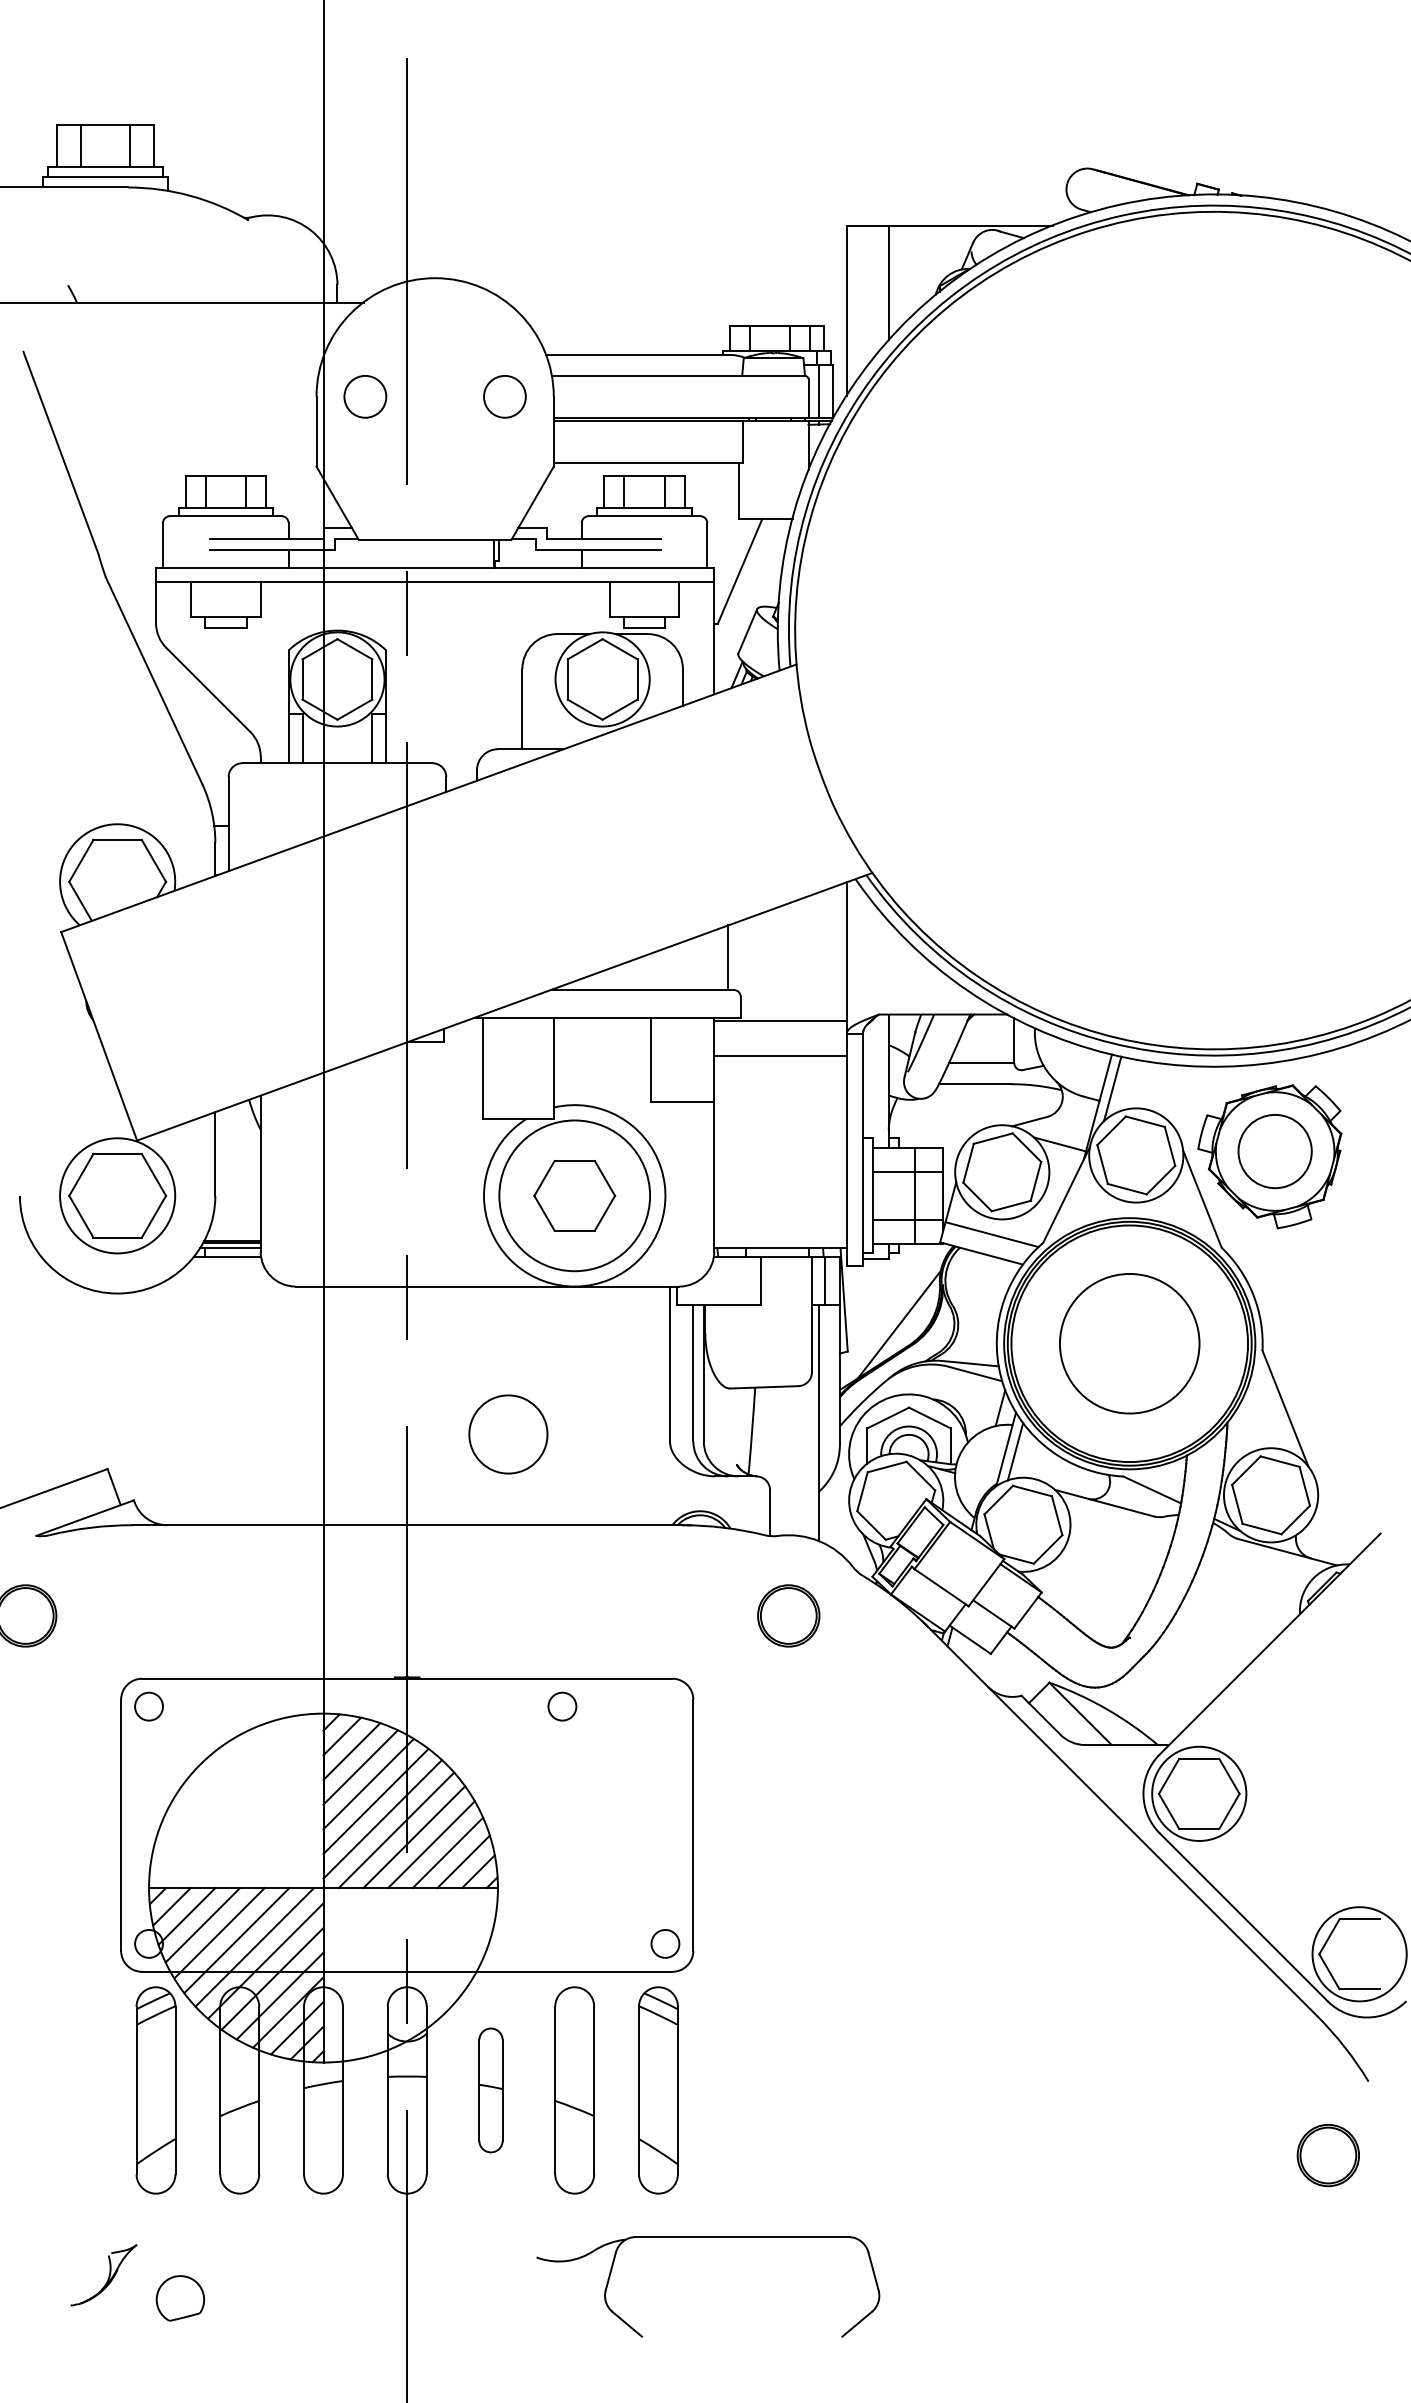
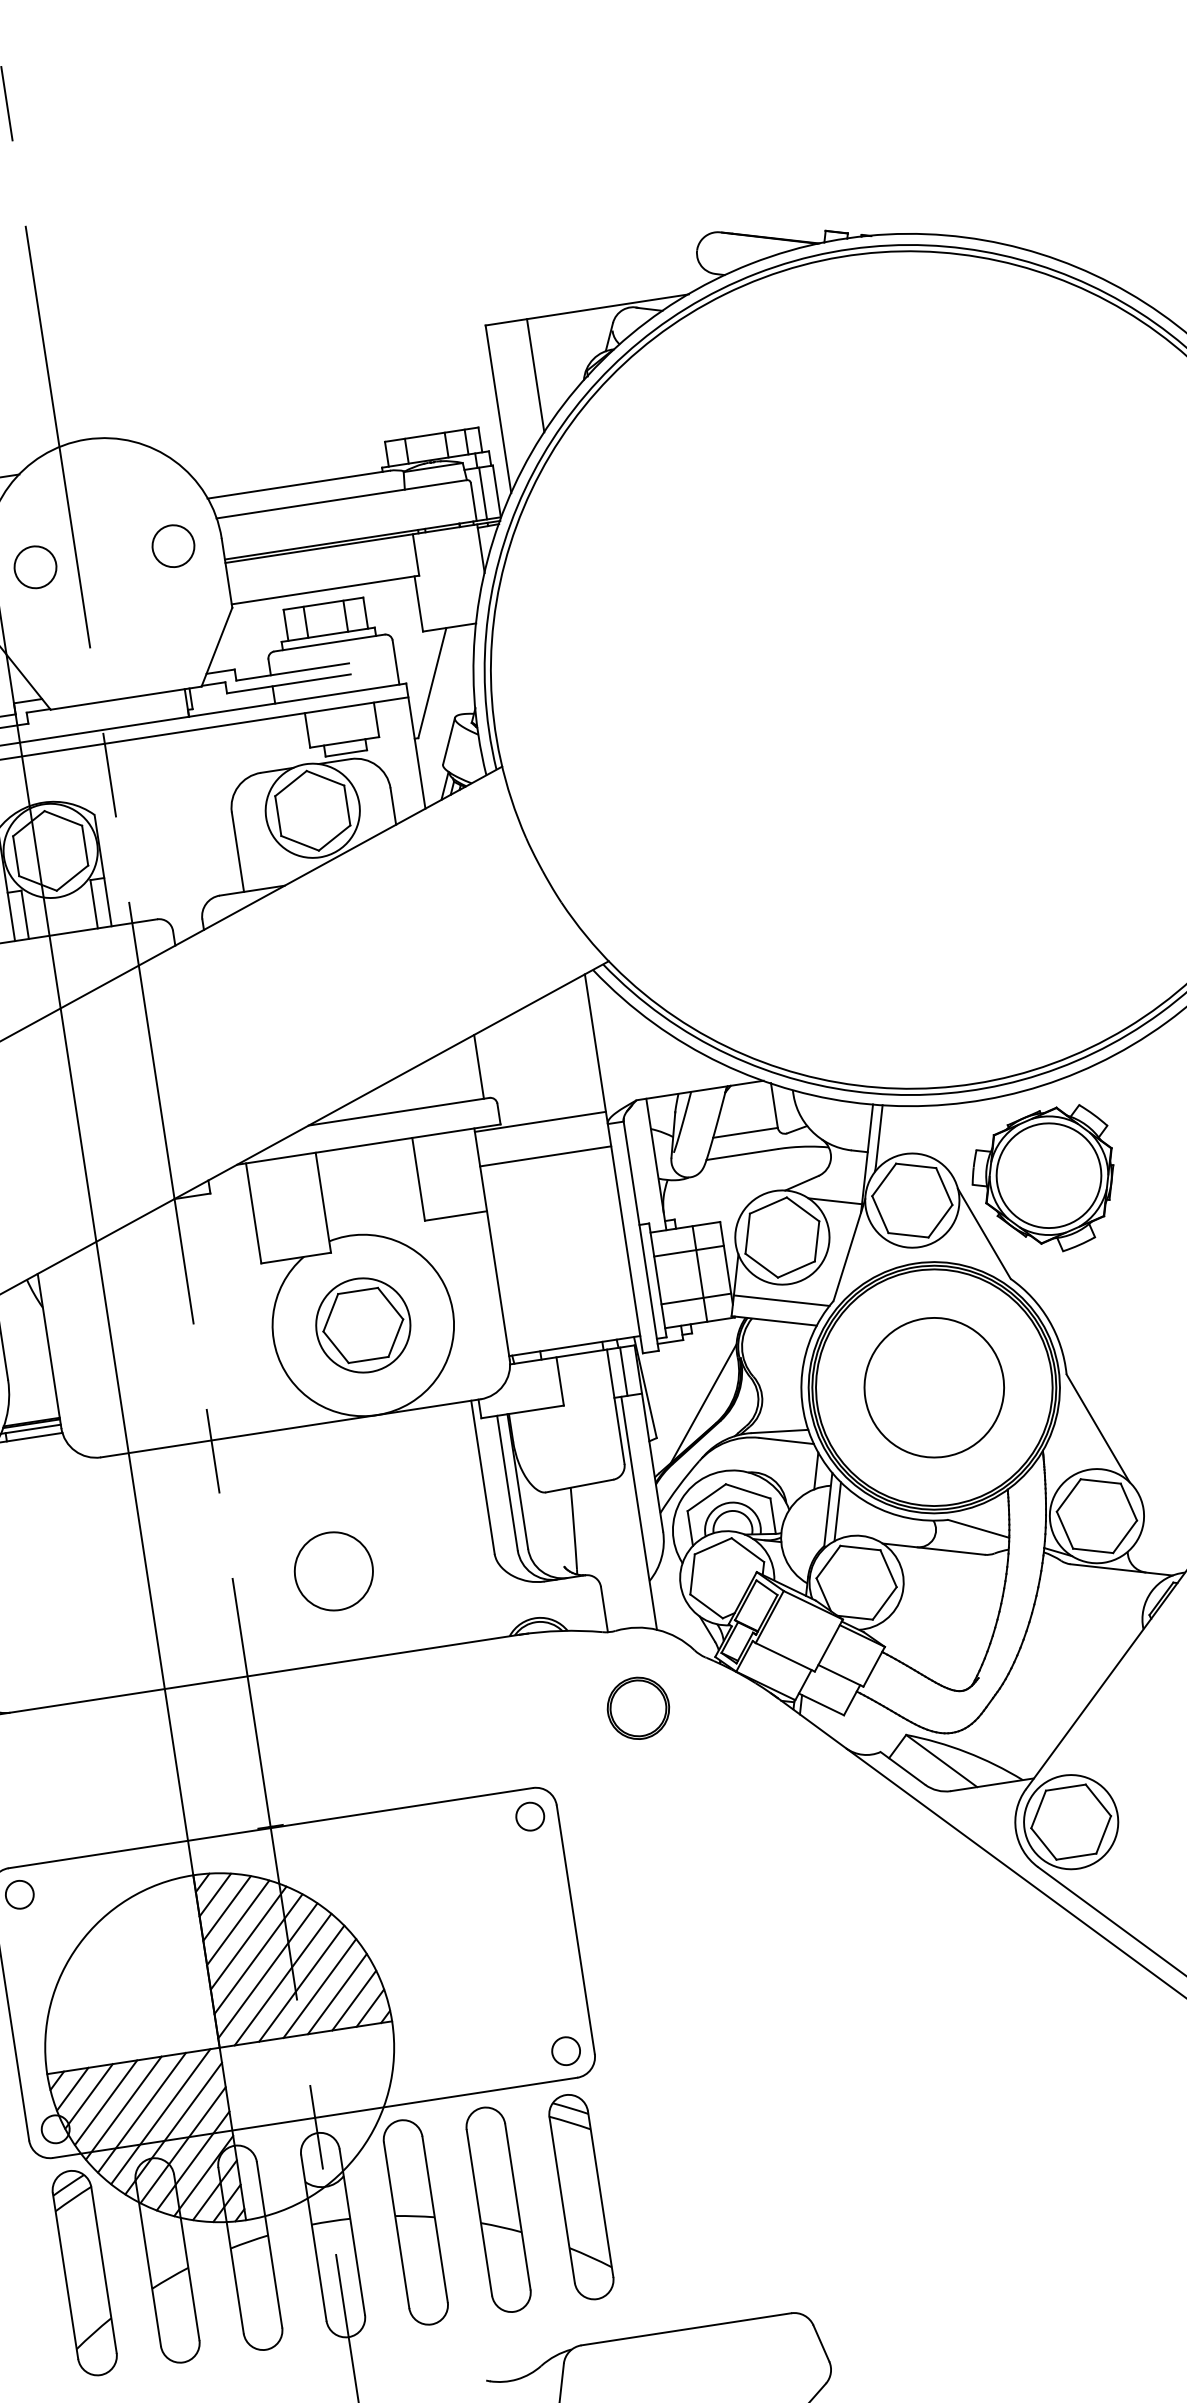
circle: (1274, 1151) -> (1048, 1175), size x1.43
circle: (574, 1195) -> (363, 1325), size x0.62
circle: (562, 1706) -> (530, 1816), moved
part: (490, 2090) -> (415, 2222), size x1.67

